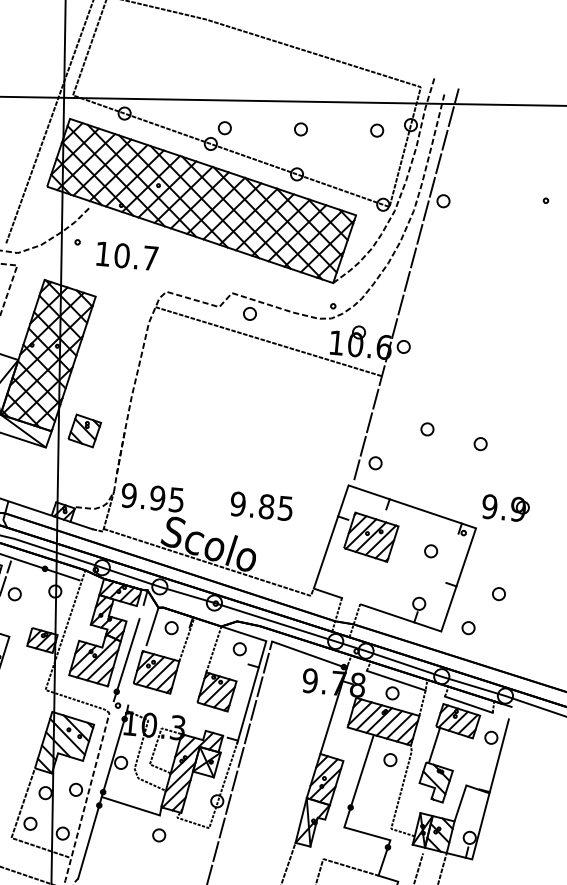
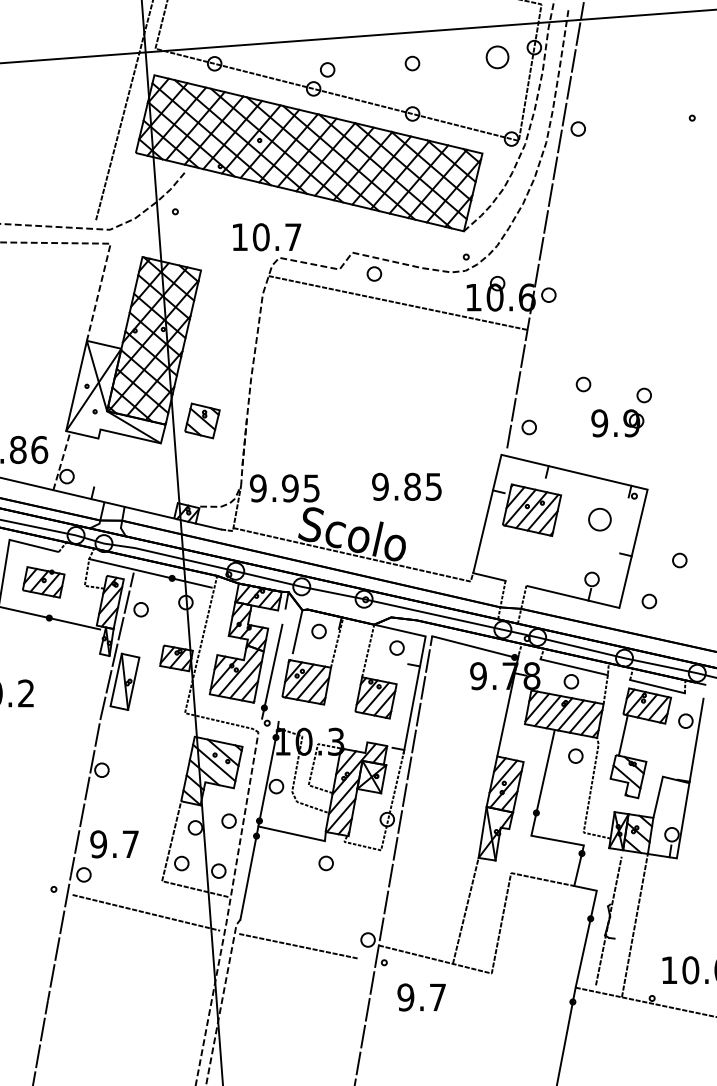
part: (376, 129) -> (496, 56), size x1.6
text: (127, 256) -> (267, 237), moved
part: (511, 507) -> (623, 421), moved
part: (430, 551) -> (599, 519), size x1.6

